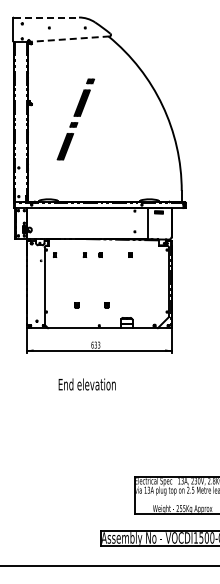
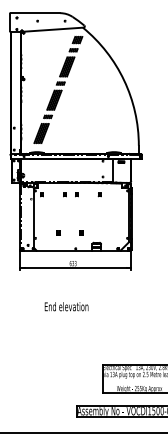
line: (46, 17) -> (35, 13), dashed -> solid
line: (70, 39) -> (53, 29), dashed -> solid
part: (76, 117) -> (58, 89), size x1.67
text: (86, 384) -> (66, 306), moved

